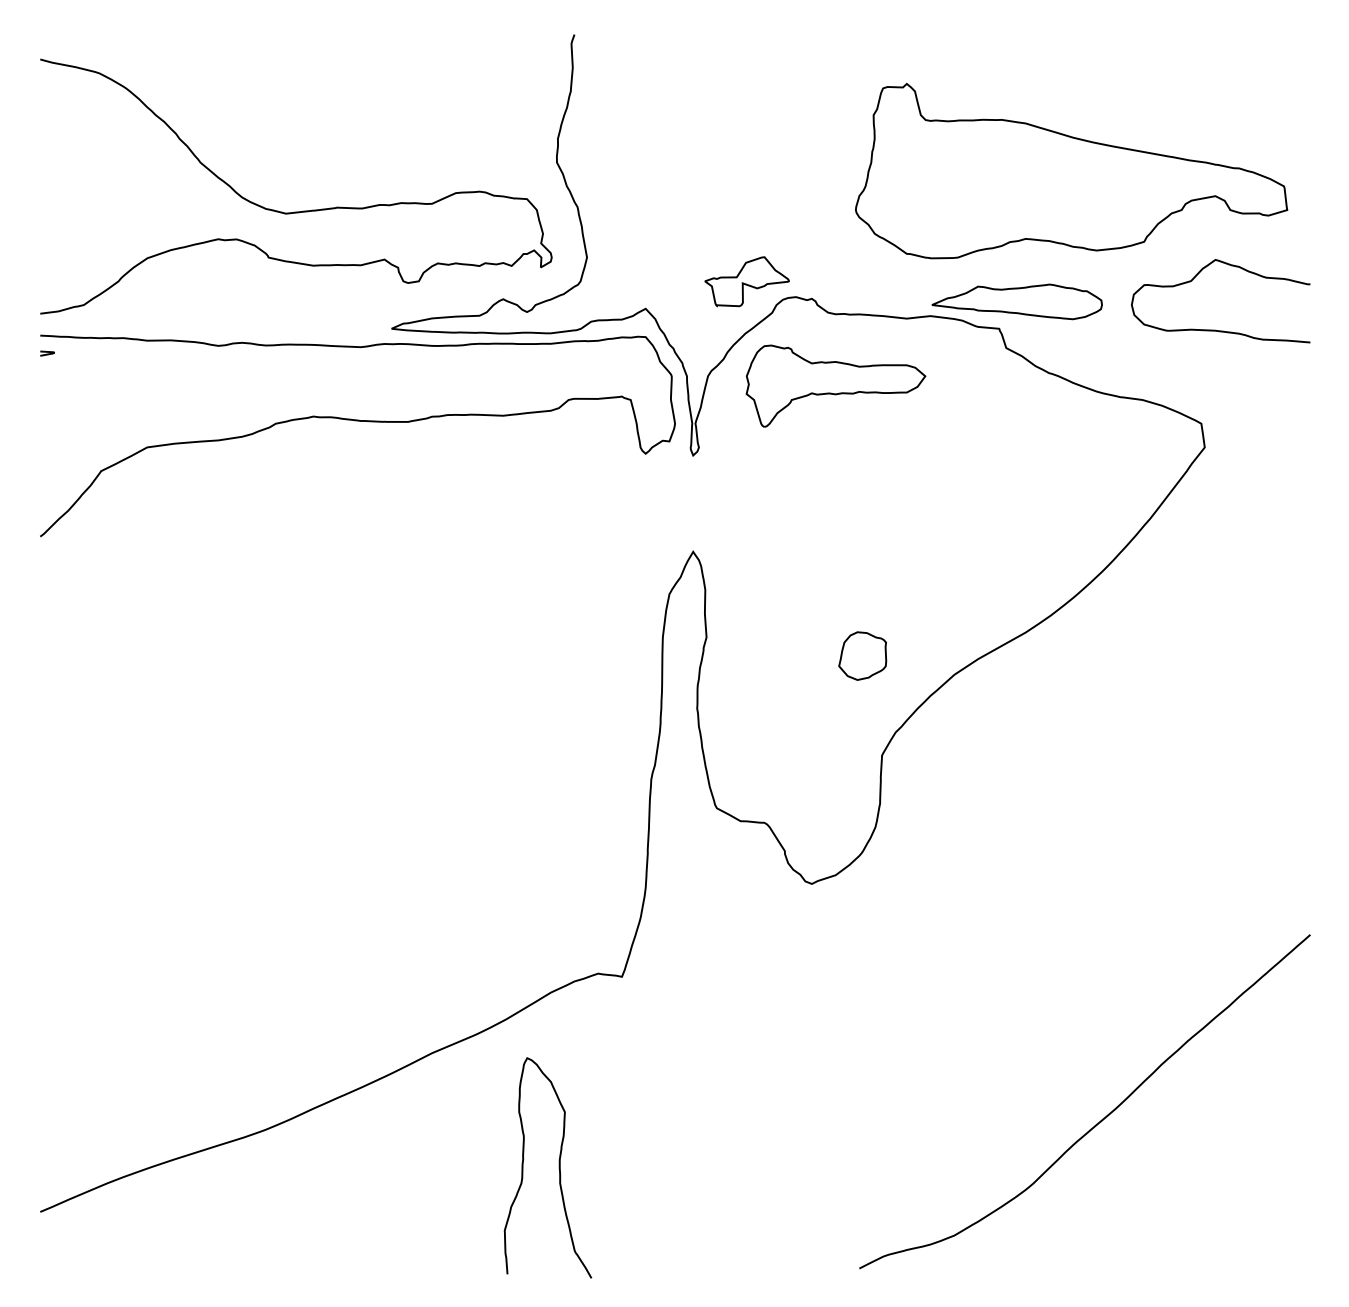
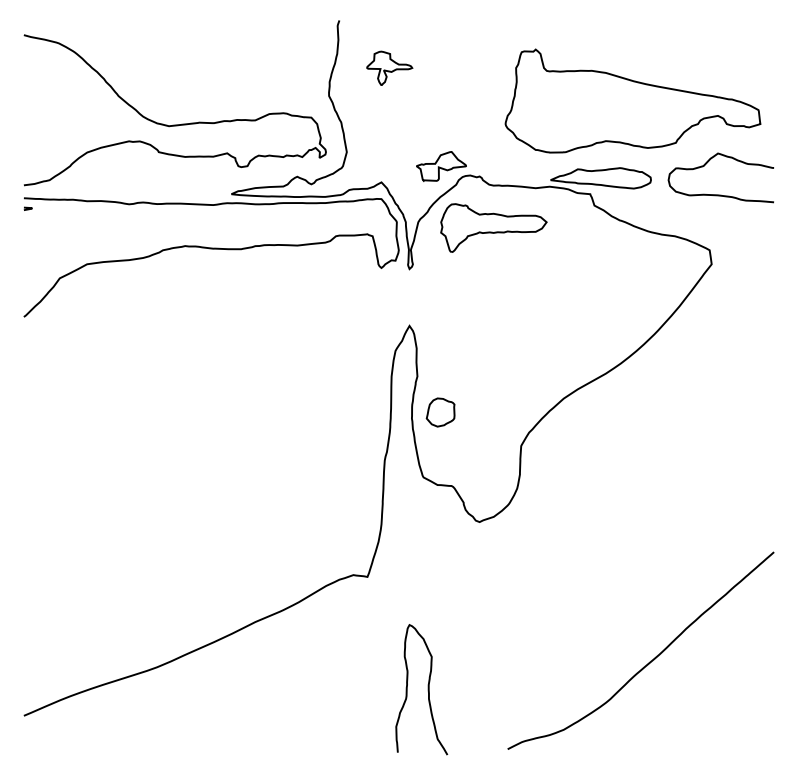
part: (659, 114) -> (389, 67), added
part: (862, 656) -> (440, 412), moved
curve: (557, 1167) -> (427, 689), moved

